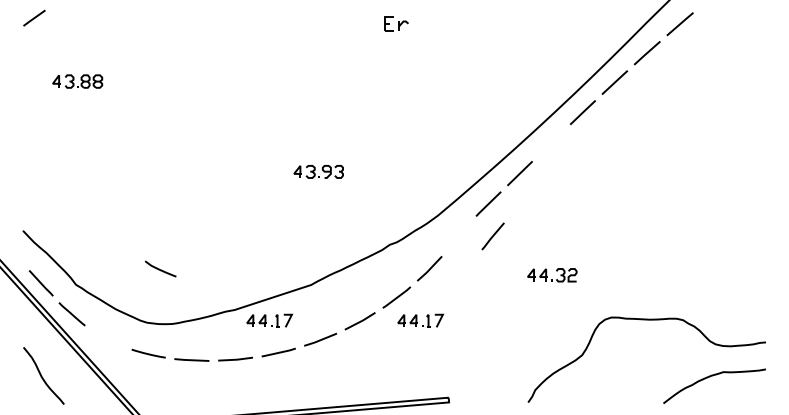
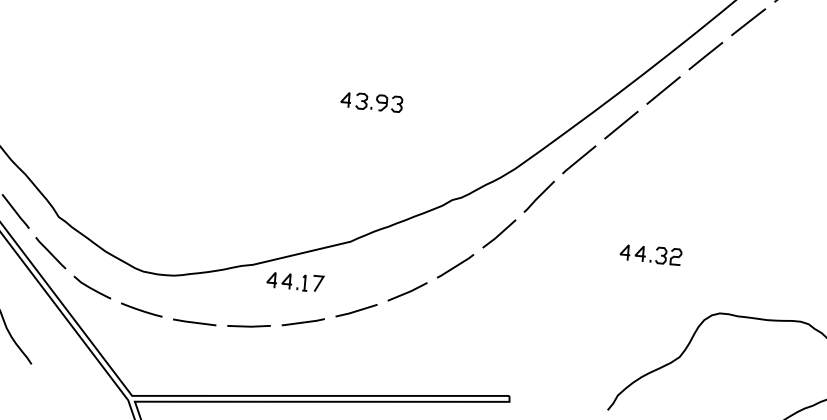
line: (551, 142) -> (663, 89), added
line: (492, 236) -> (538, 196), moved
curve: (159, 268) -> (90, 286), moved
part: (420, 320) -> (482, 297), removed

